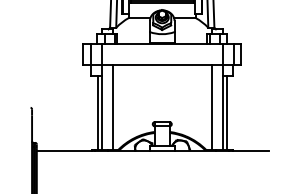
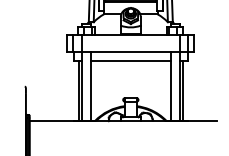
line: (161, 76) -> (130, 61), added

